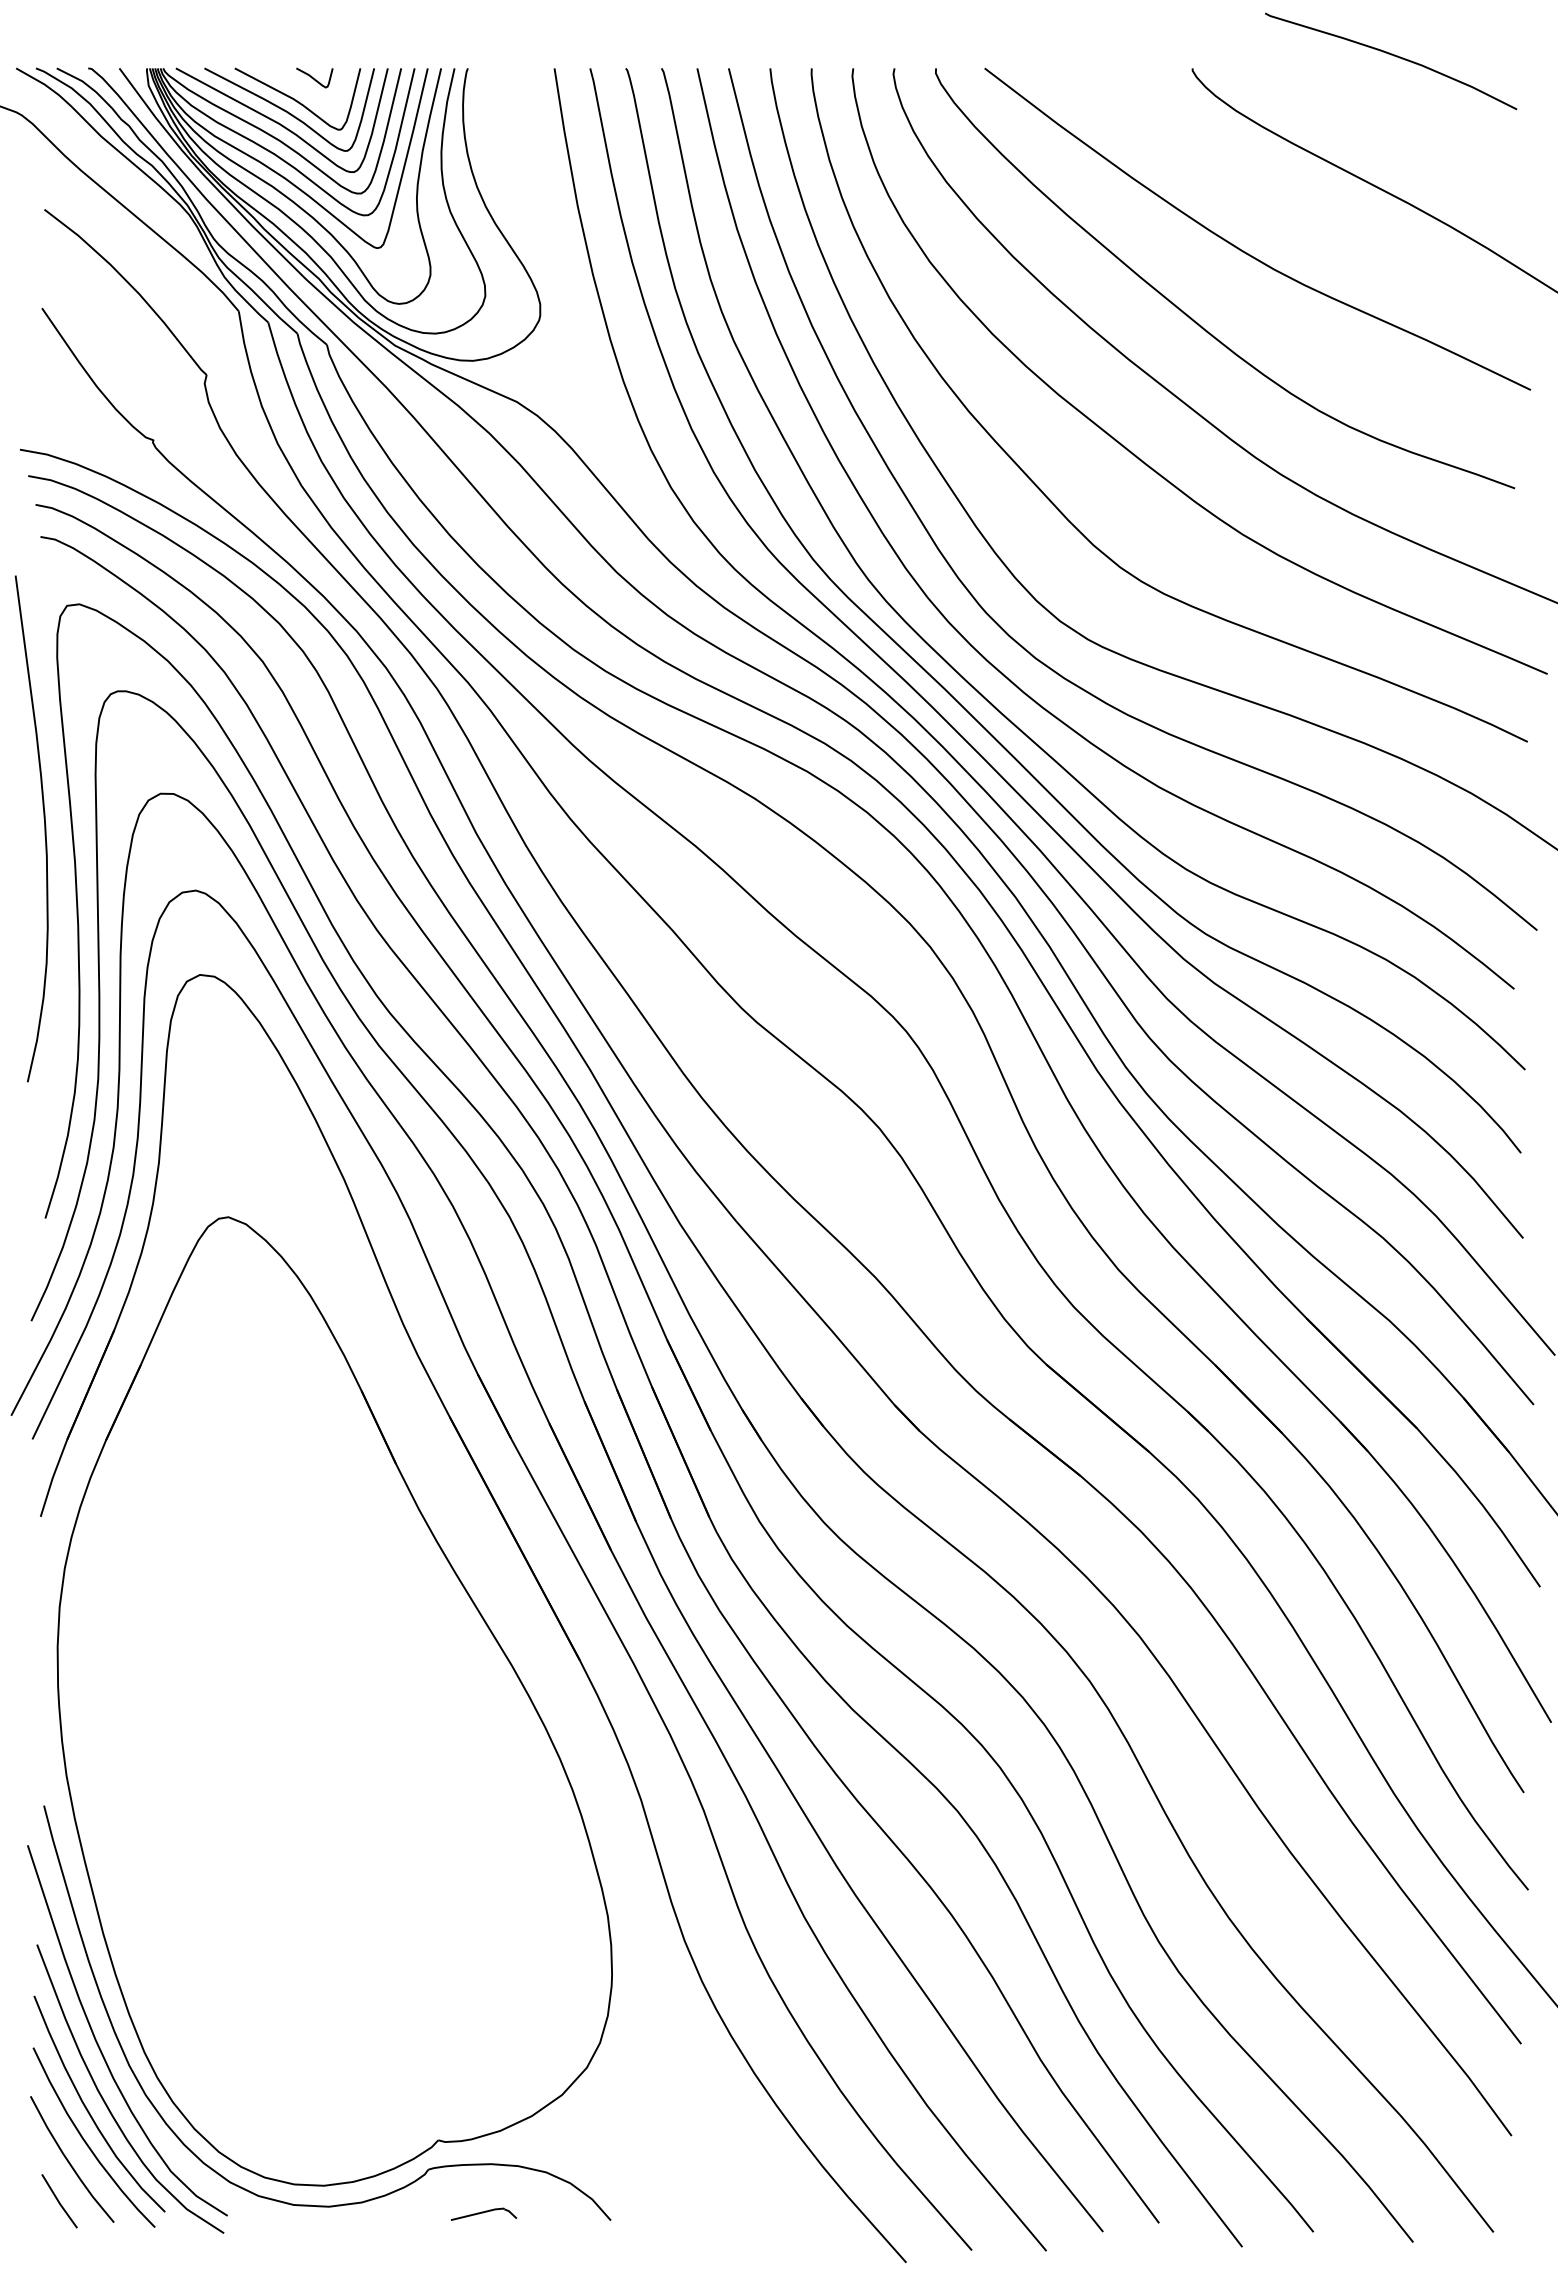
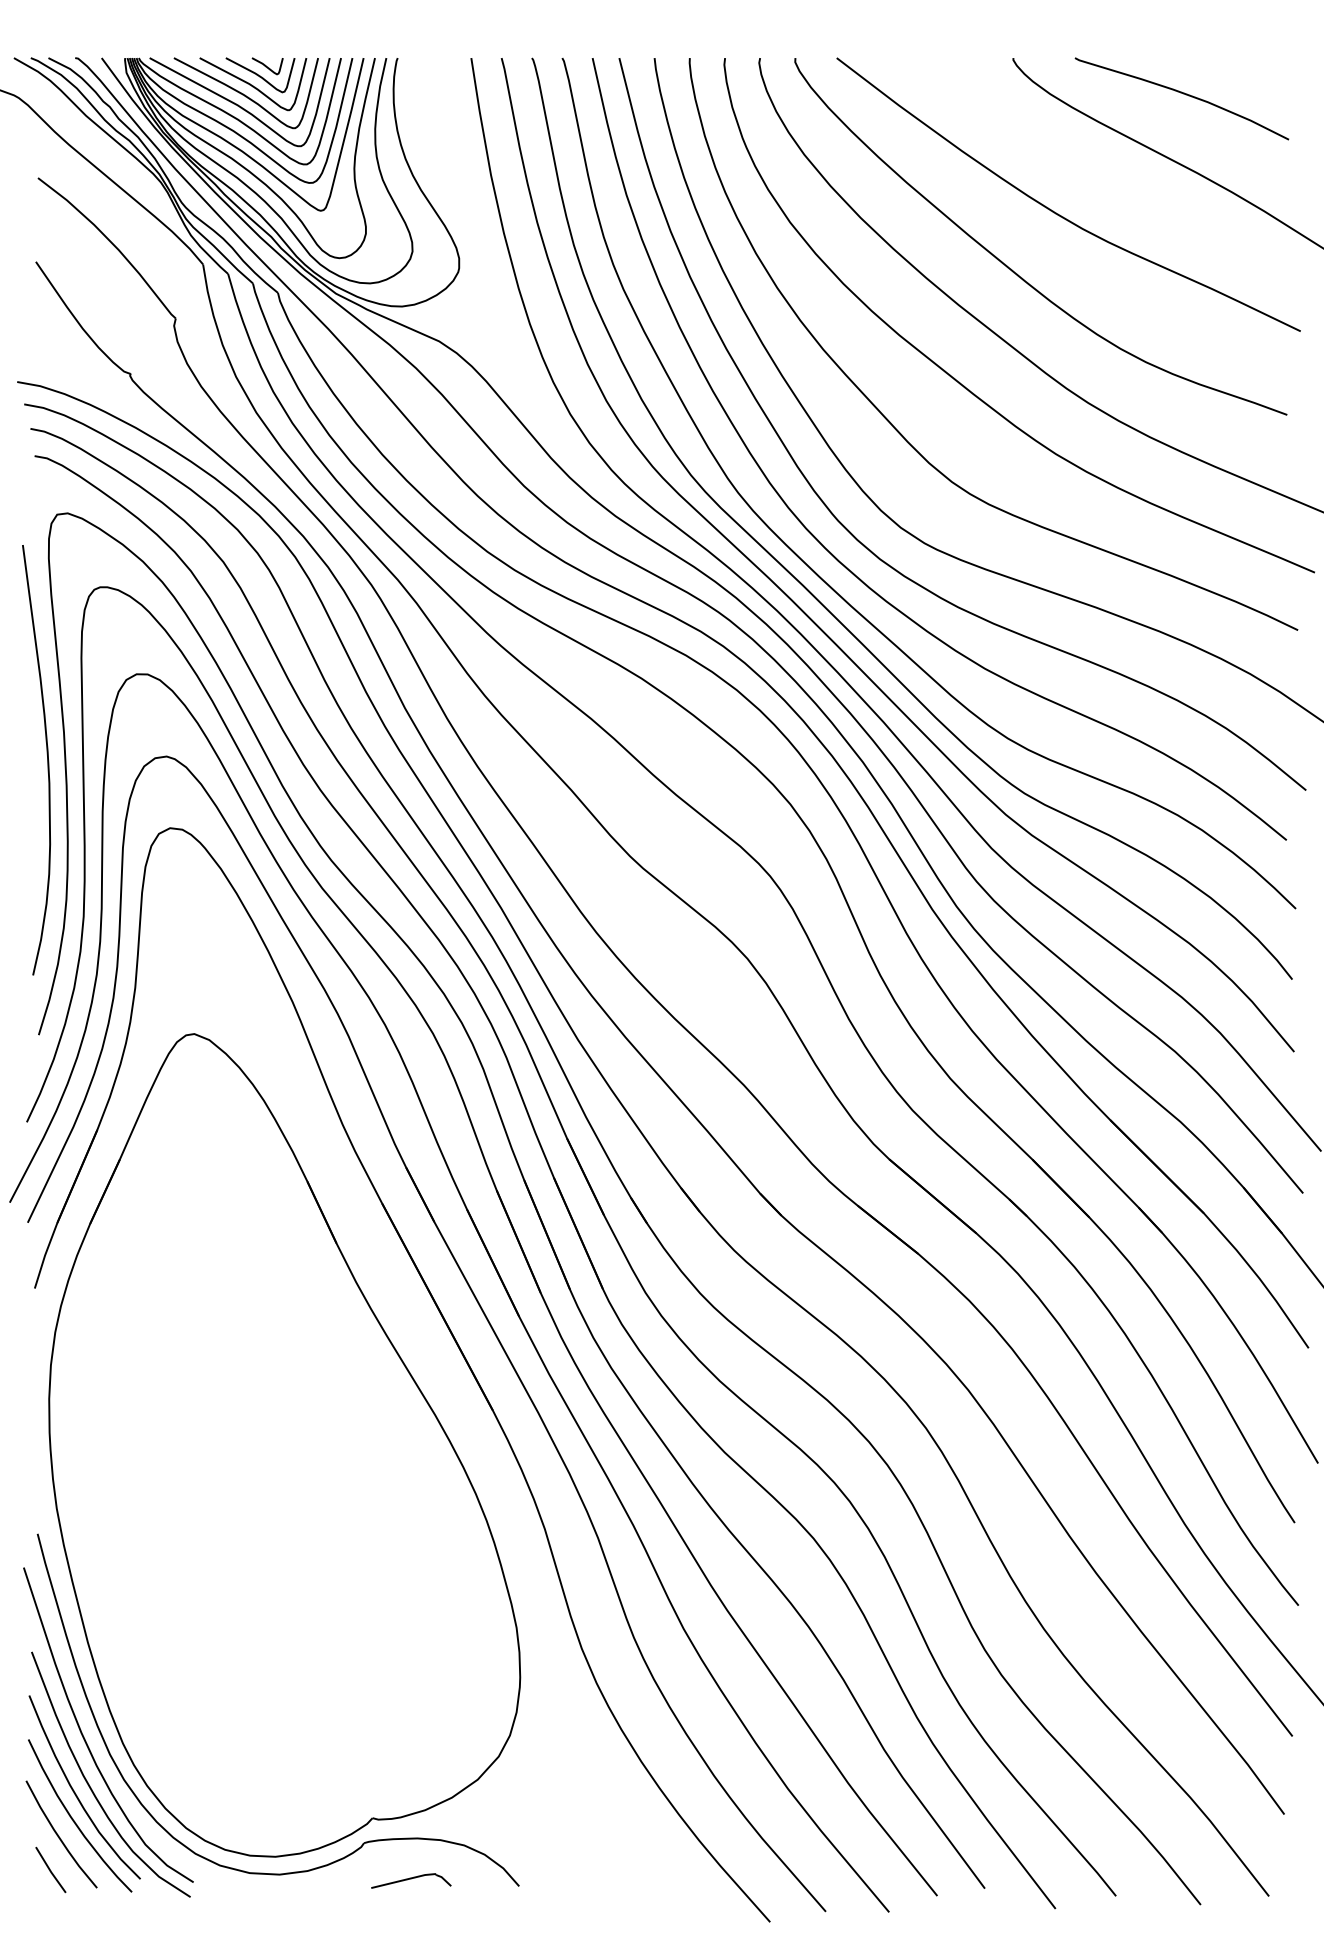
curve: (1393, 56) -> (1184, 94), moved
curve: (305, 88) -> (259, 75), added
curve: (44, 828) -> (47, 759), moved
part: (483, 2214) -> (410, 1881), size x1.43

